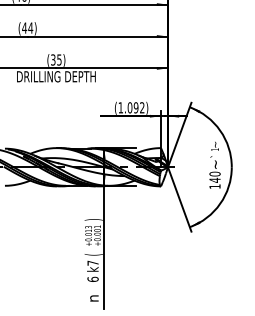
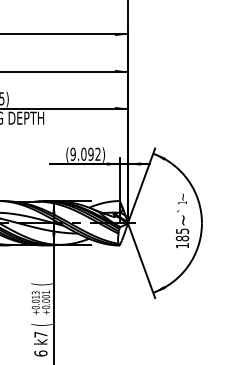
text: (120, 107) -> (72, 153), (1.092) -> (9.092)
text: (214, 176) -> (181, 234), 140 -> 185
text: (93, 219) -> (41, 283), ) -> (

